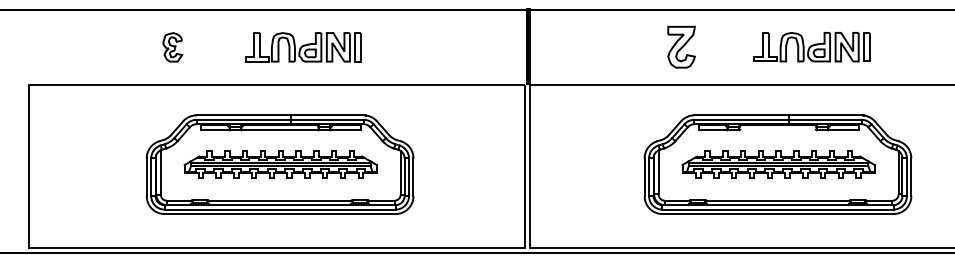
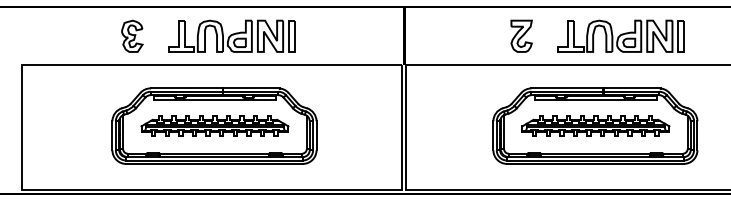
part: (811, 46) -> (621, 35), size x1.43
part: (172, 47) -> (132, 36), size x1.43
part: (303, 47) -> (232, 36), size x1.43
line: (777, 130) -> (595, 100), added

